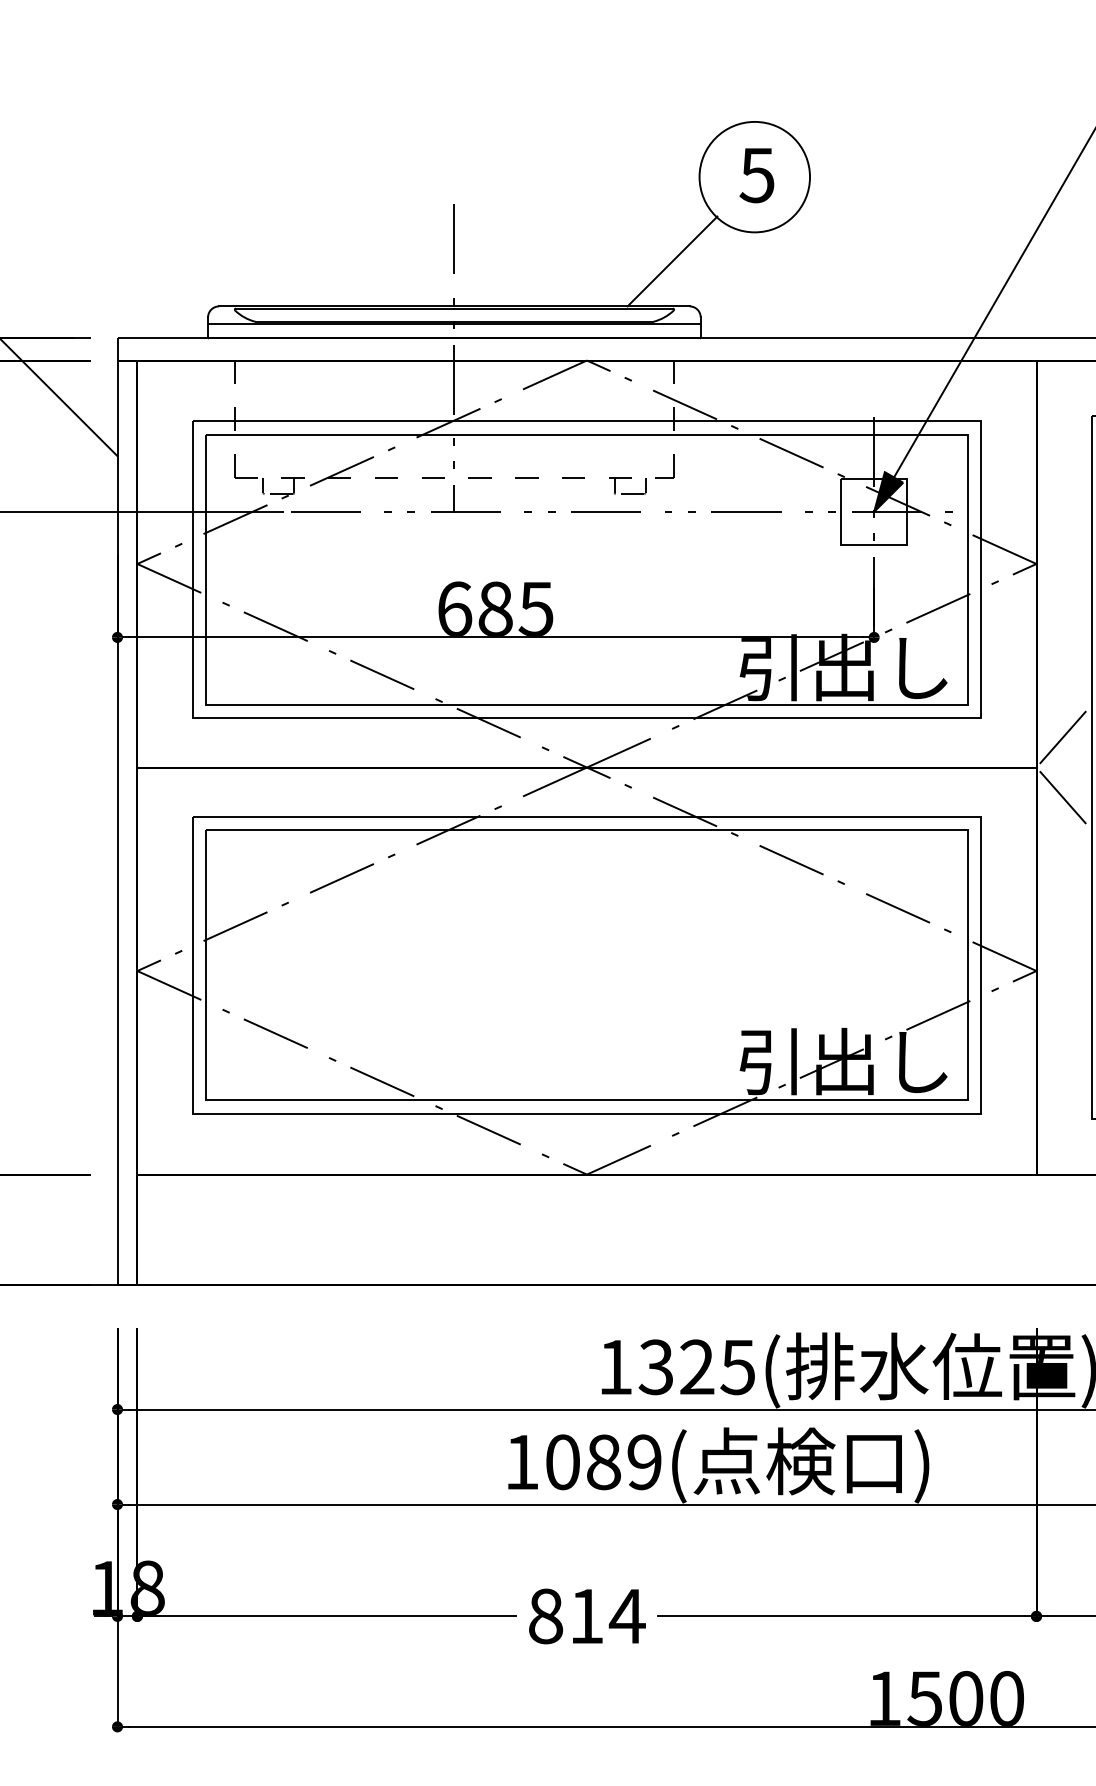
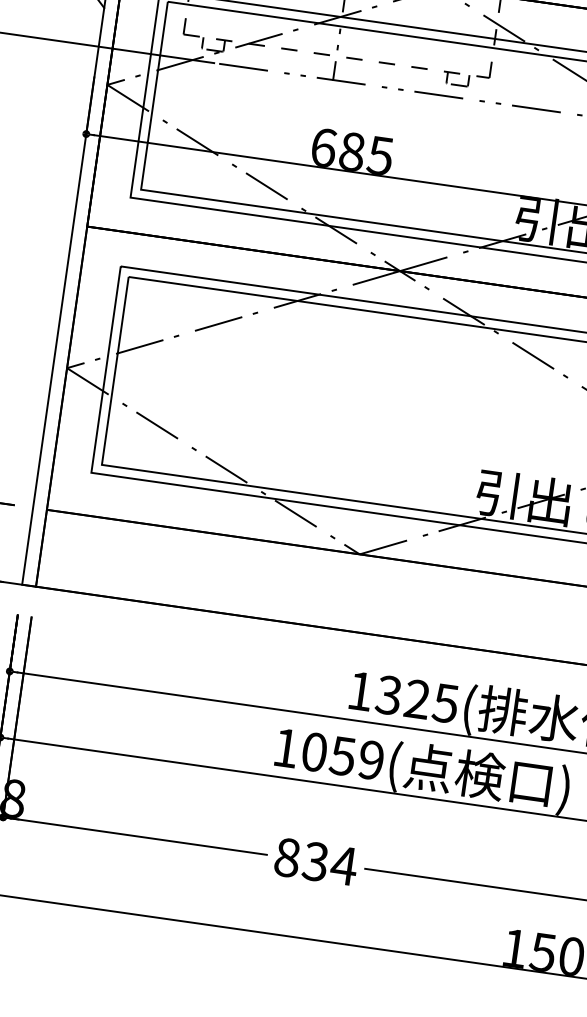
text: (602, 1462) -> (342, 756), 1089( -> 1059(
text: (586, 1616) -> (315, 861), 814 -> 834

